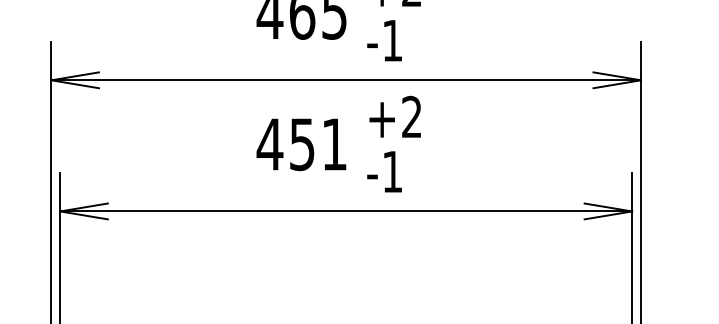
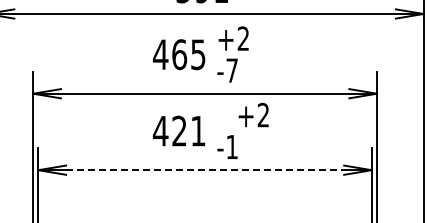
text: (391, 40) -> (231, 70), -1 -> -7
text: (394, 115) -> (253, 114), moved
text: (302, 143) -> (179, 130), 451 -> 421
line: (346, 211) -> (205, 170), solid -> dashed

